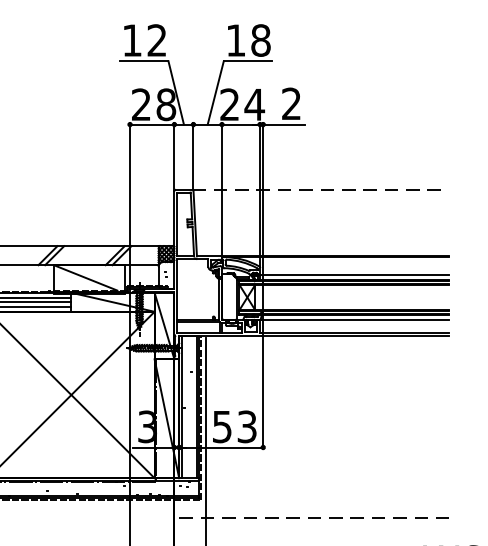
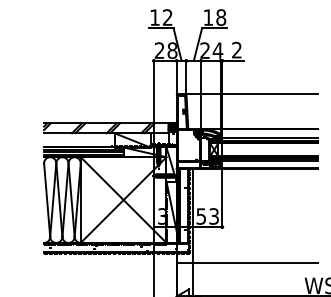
line: (321, 189) -> (252, 94), dashed -> solid
line: (311, 518) -> (247, 263), dashed -> solid

